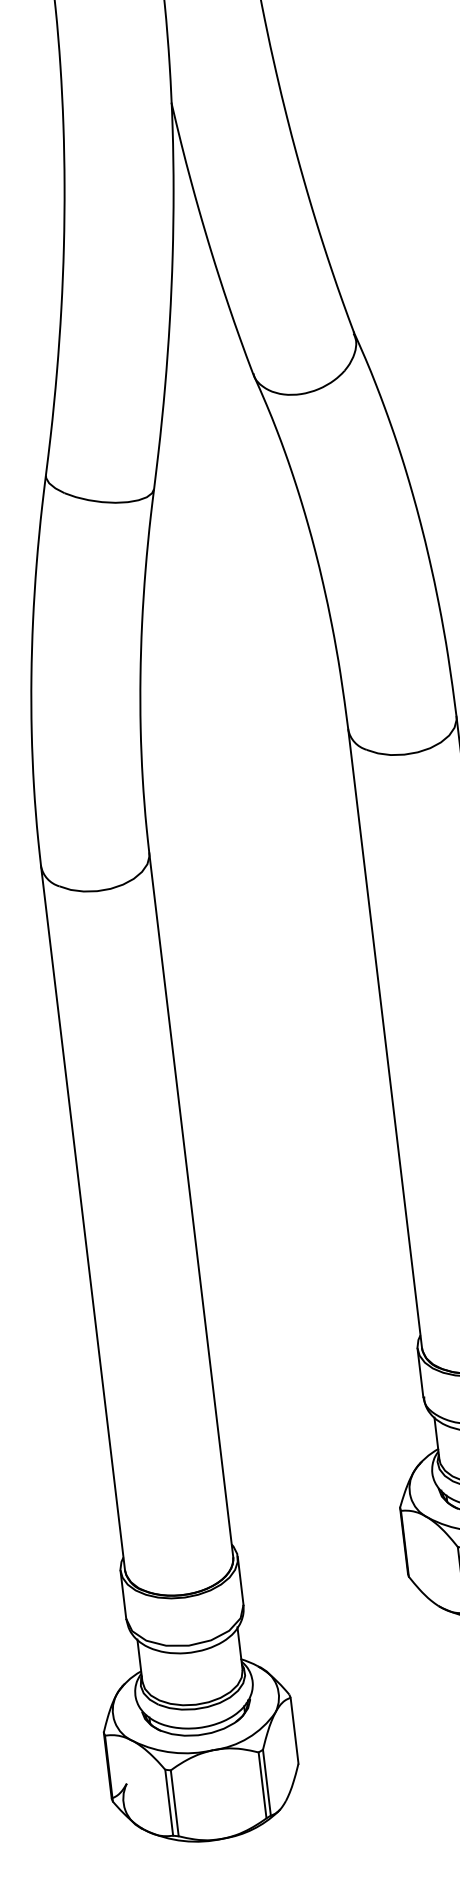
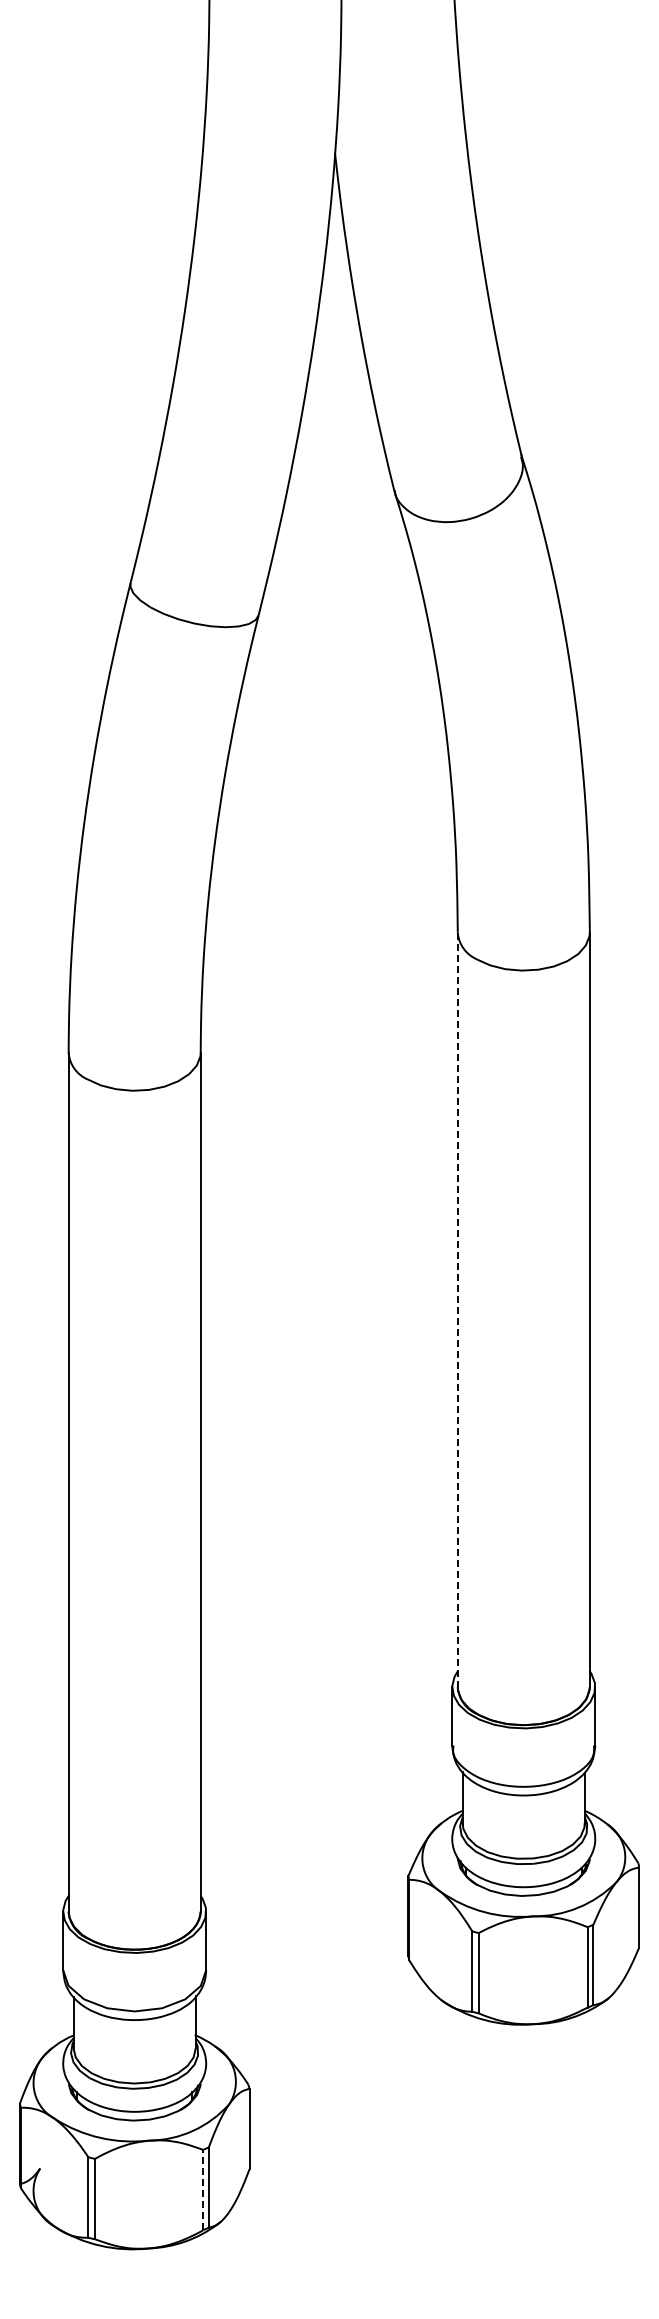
line: (385, 1039) -> (457, 1310), solid -> dashed
line: (262, 1784) -> (203, 2189), solid -> dashed

